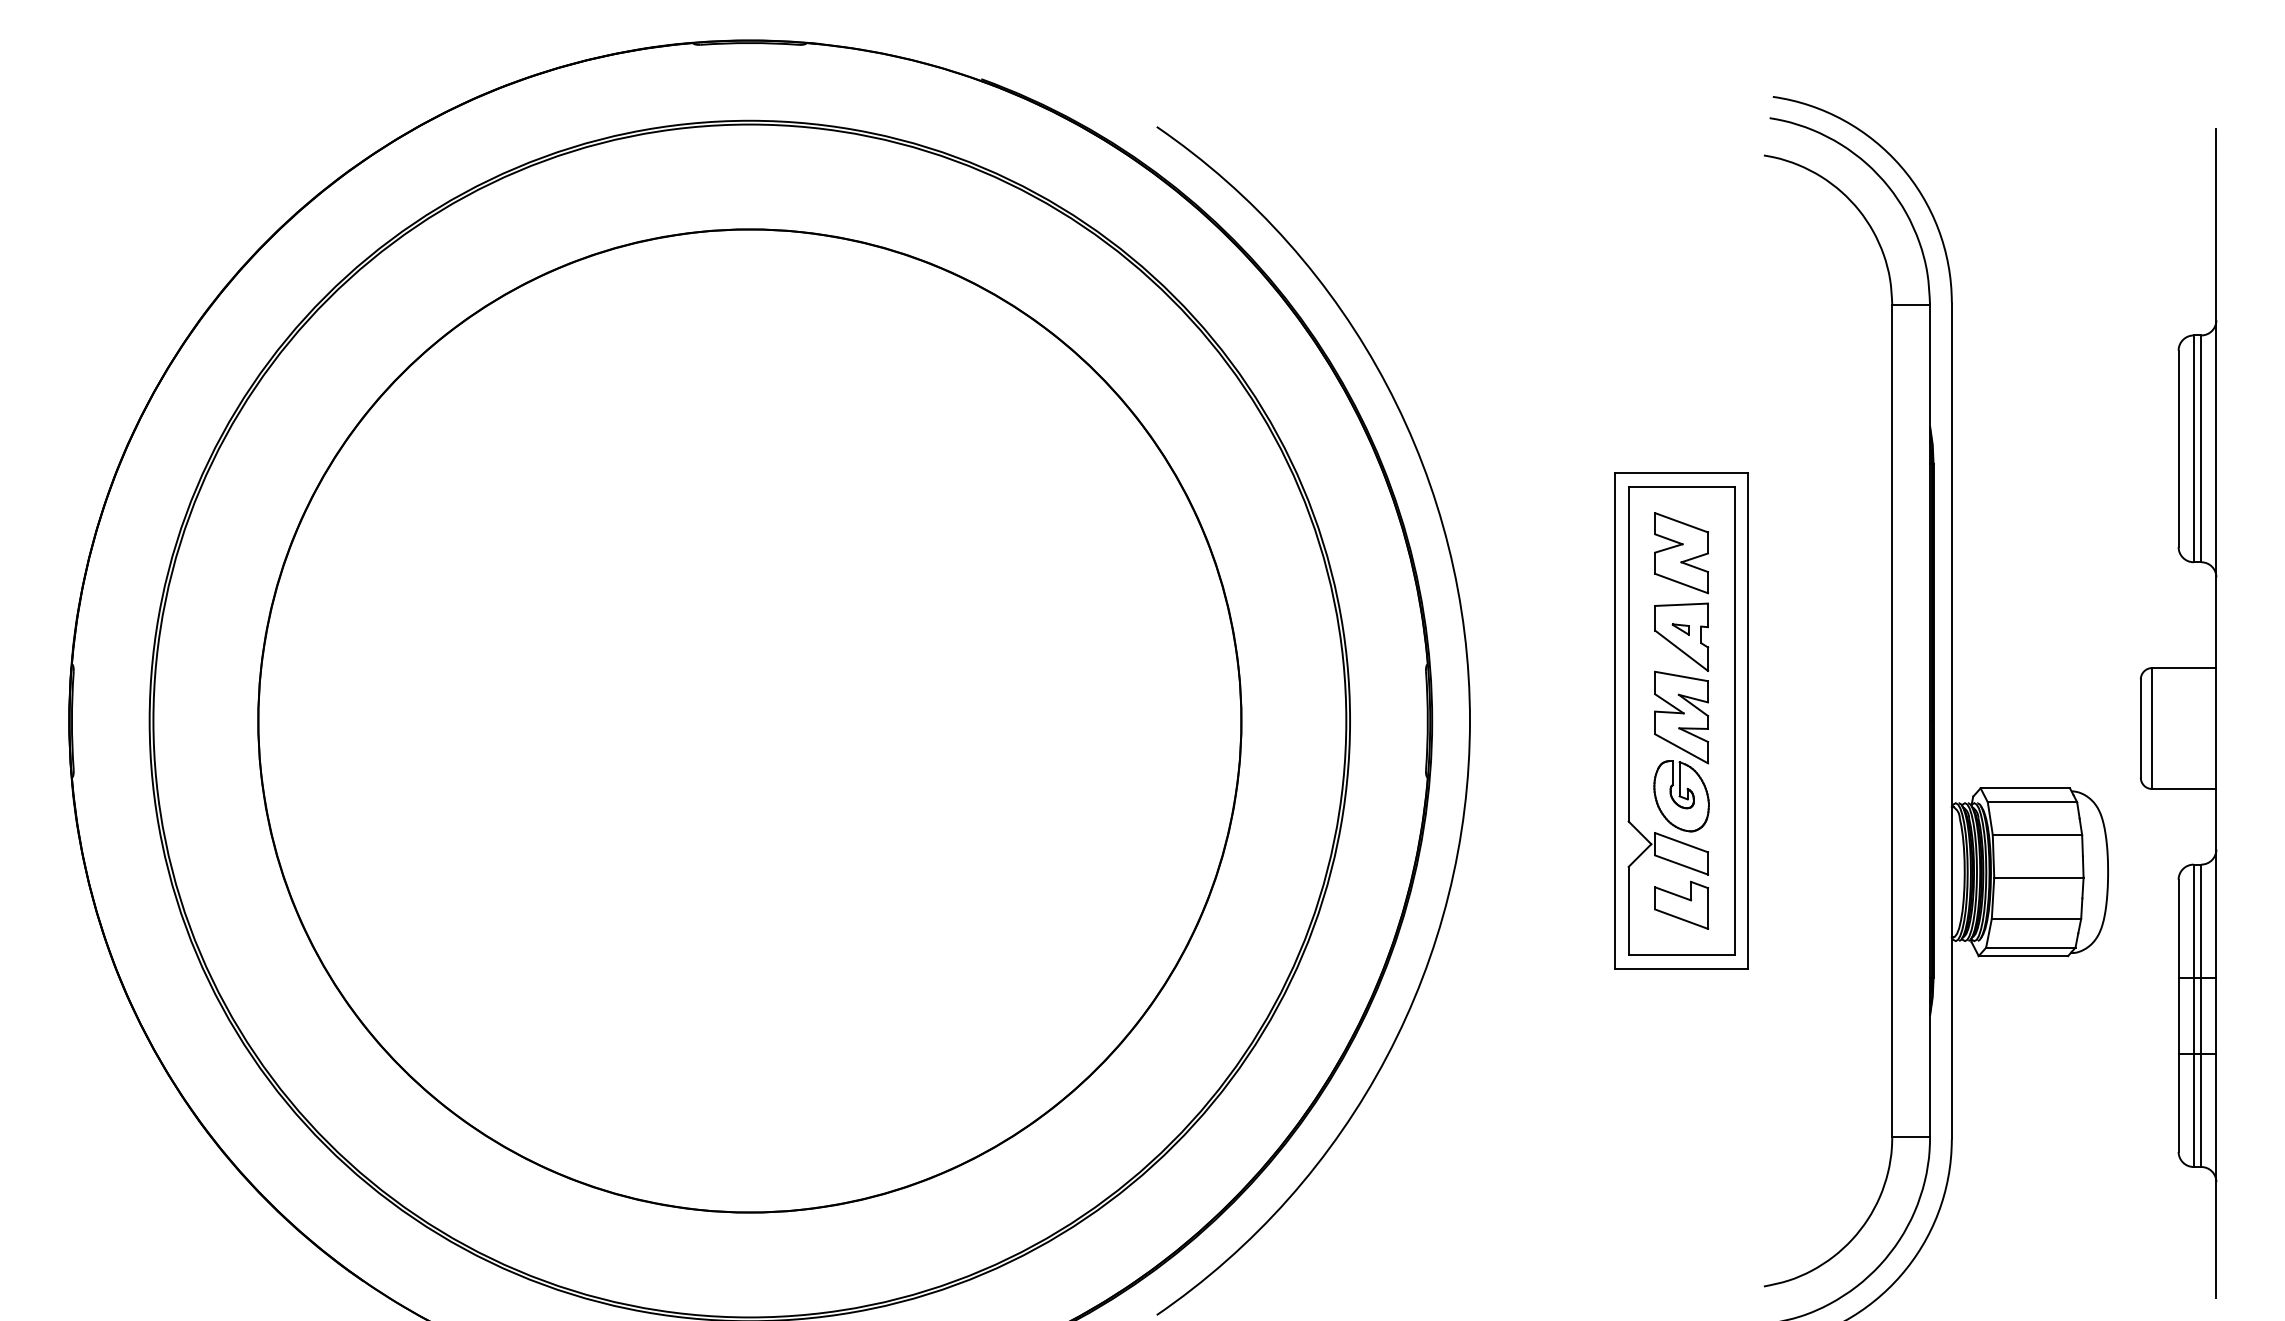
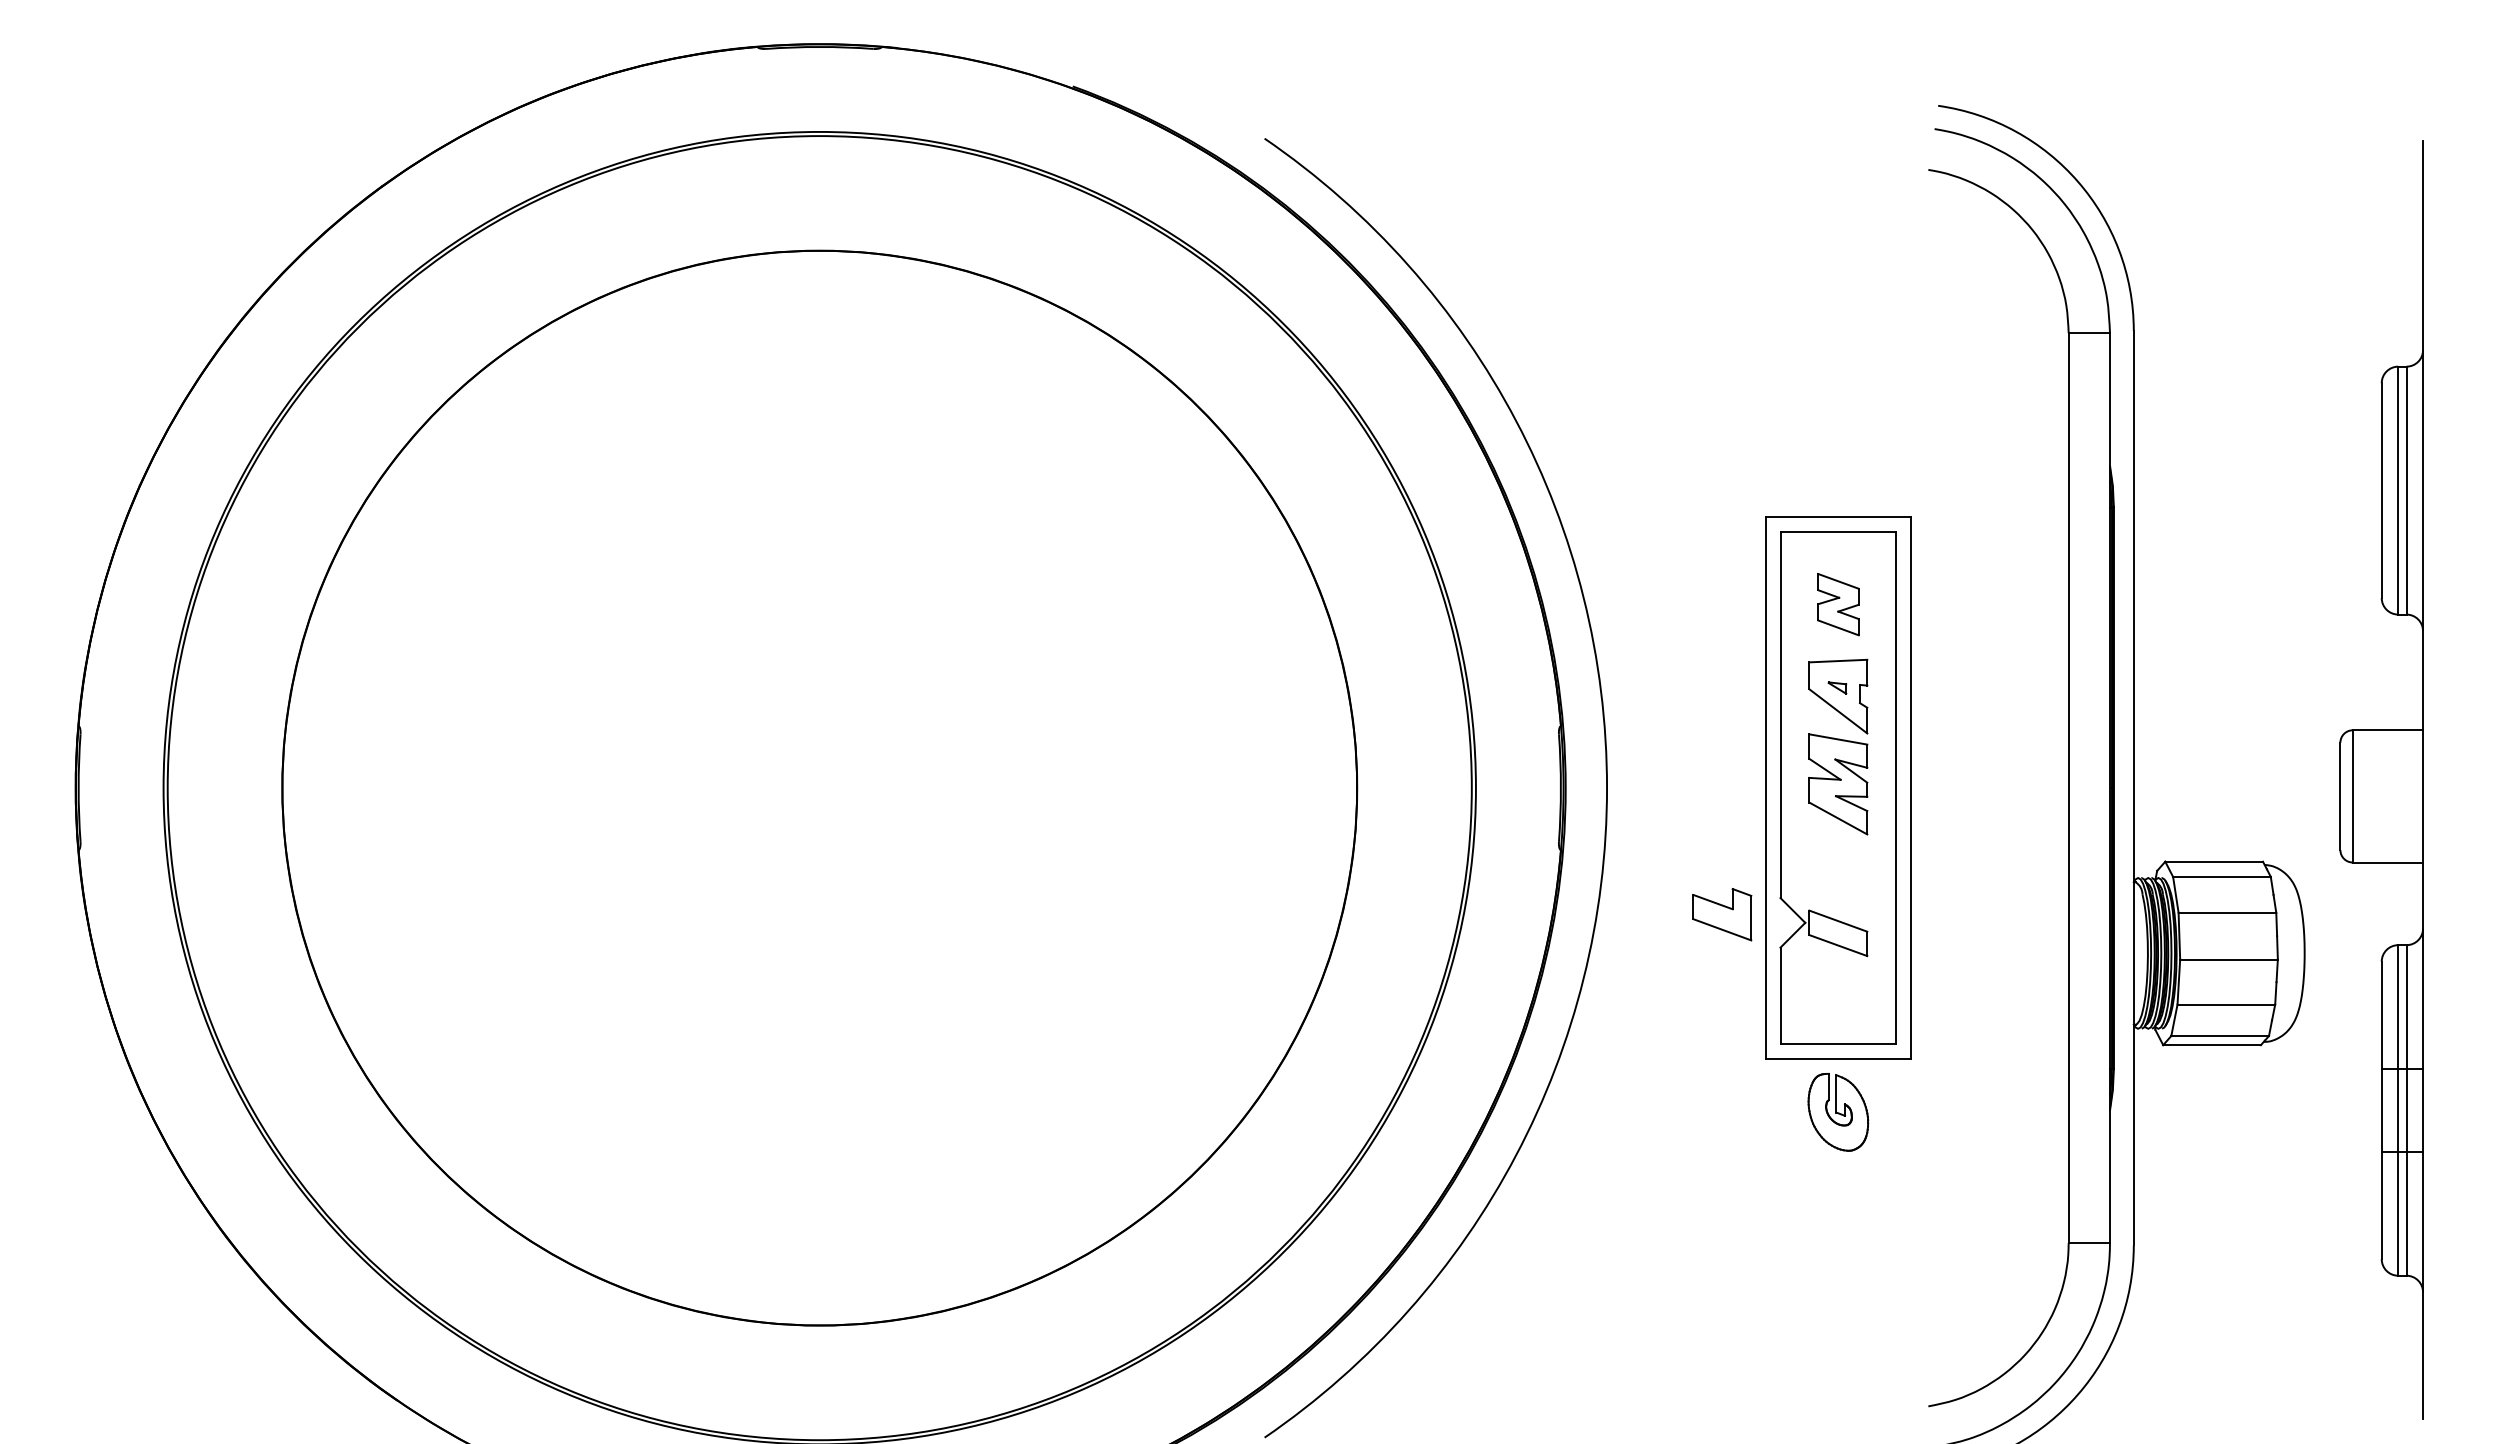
part: (1681, 553) -> (1838, 604), size x0.7
part: (1681, 796) -> (1838, 1112), moved
part: (1681, 905) -> (1722, 914), moved

